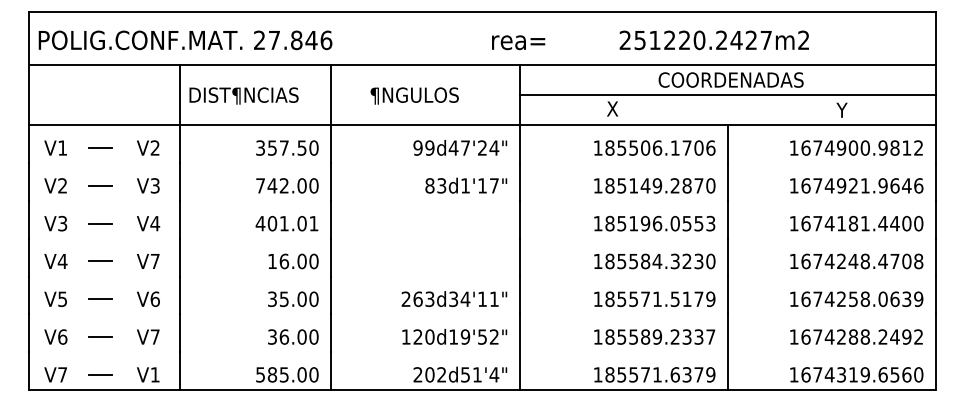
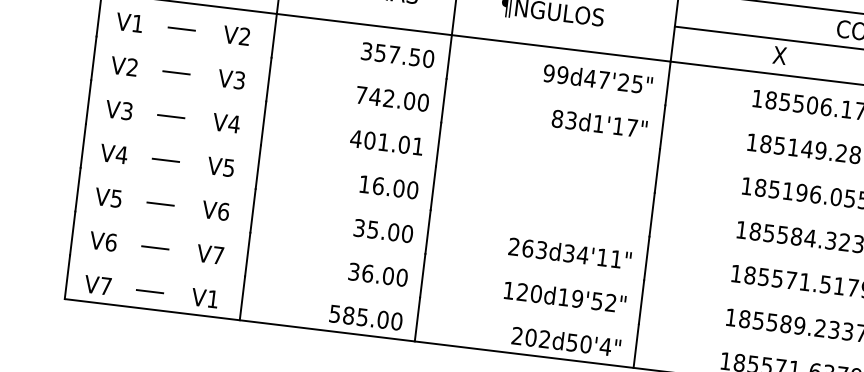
text: (494, 147) -> (637, 83), 99d47'24" -> 99d47'25"
text: (154, 261) -> (228, 167), V7 -> V5
text: (477, 374) -> (586, 343), 202d51'4" -> 202d50'4"

